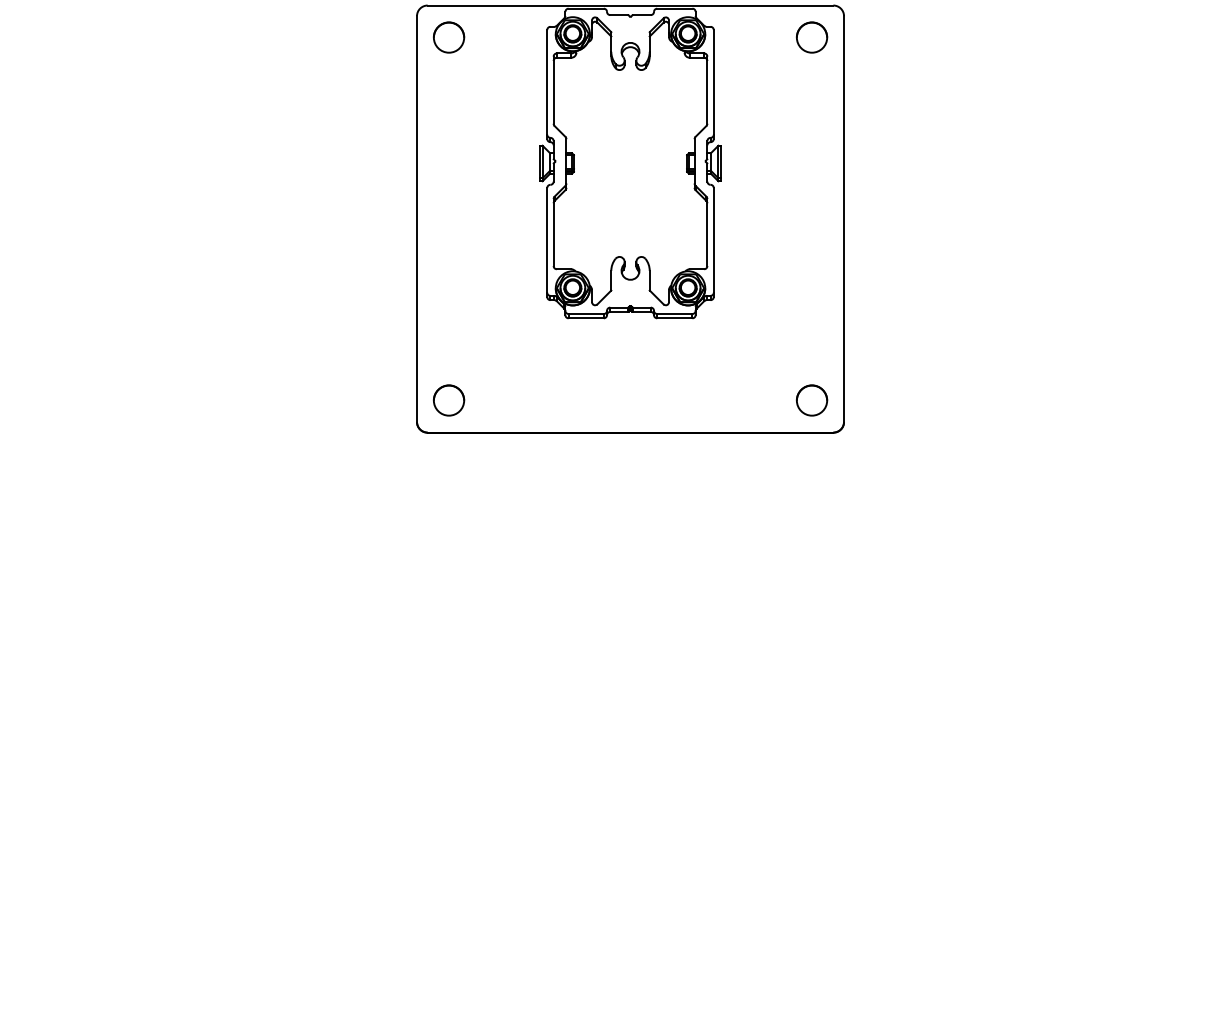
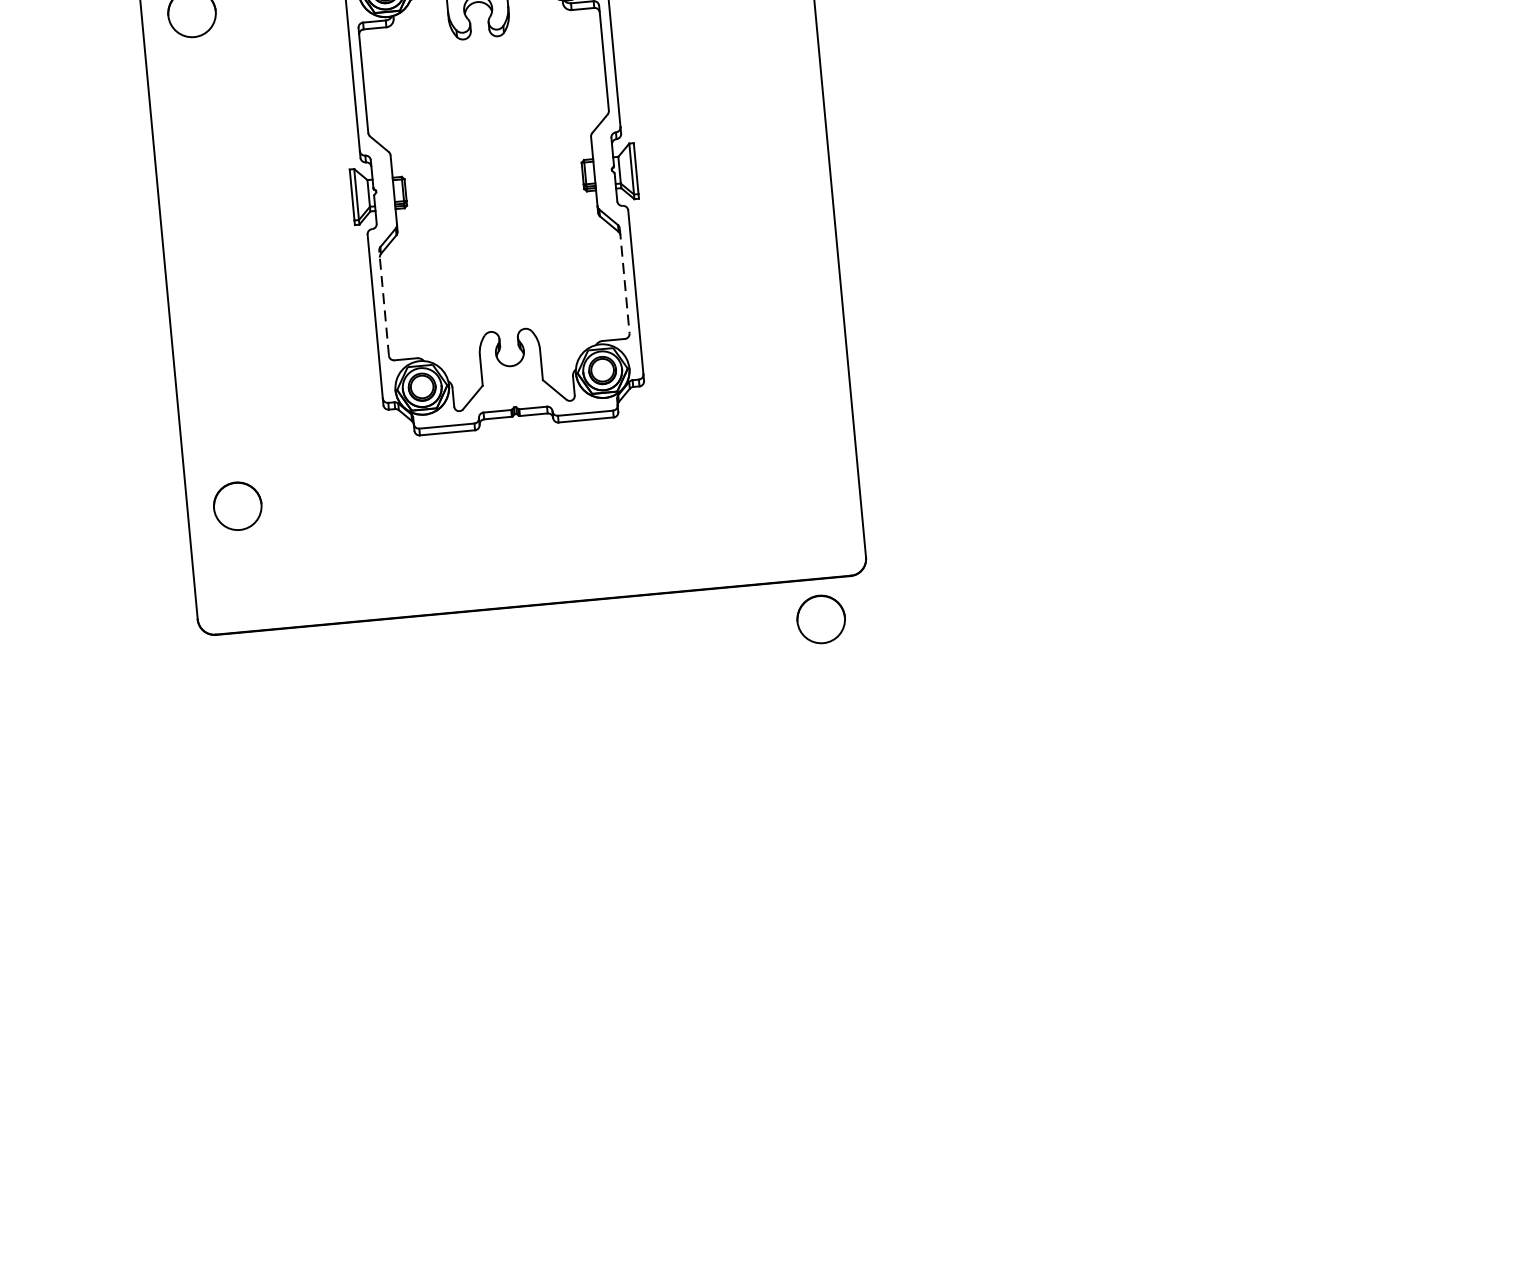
line: (553, 232) -> (383, 303), solid -> dashed
line: (707, 232) -> (624, 280), solid -> dashed
part: (449, 400) -> (238, 506), moved
part: (812, 400) -> (821, 619), moved

